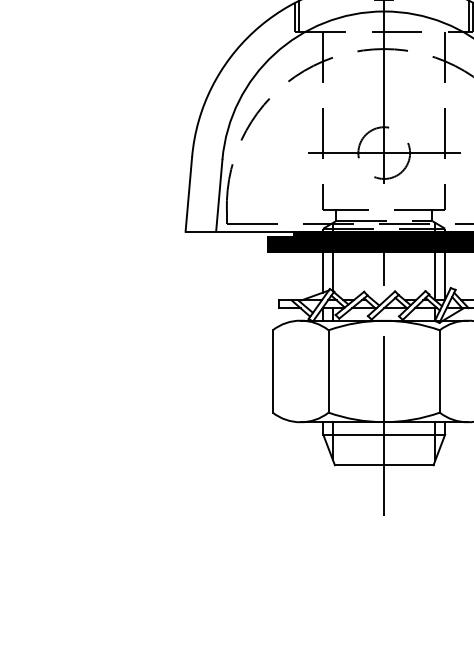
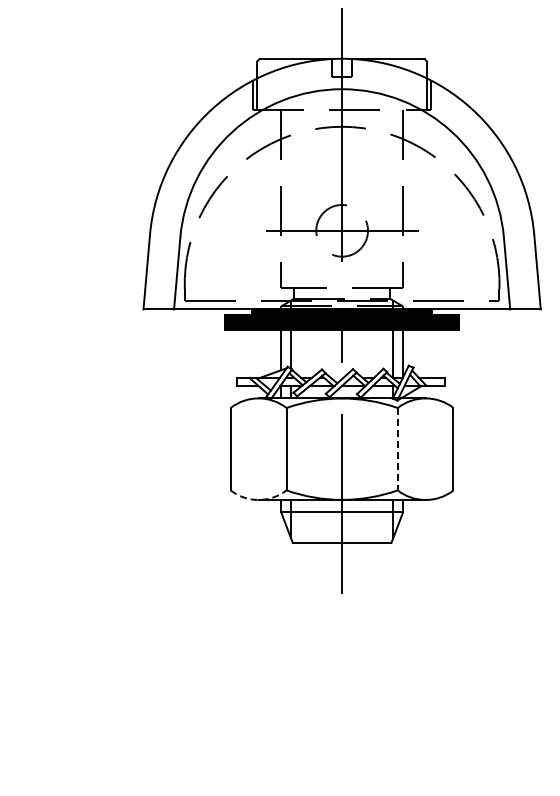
line: (439, 371) -> (397, 449), solid -> dashed
arc: (300, 422) -> (258, 500), solid -> dashed

